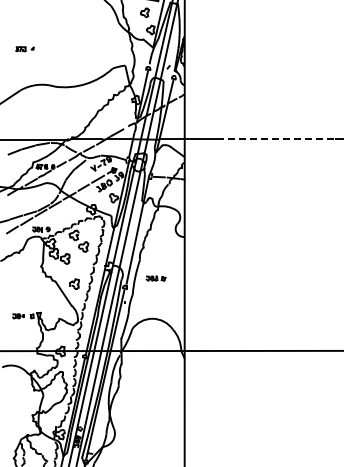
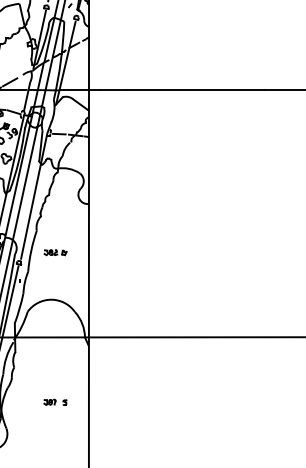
line: (276, 139) -> (196, 90), dashed -> solid
part: (155, 406) -> (54, 402), added

